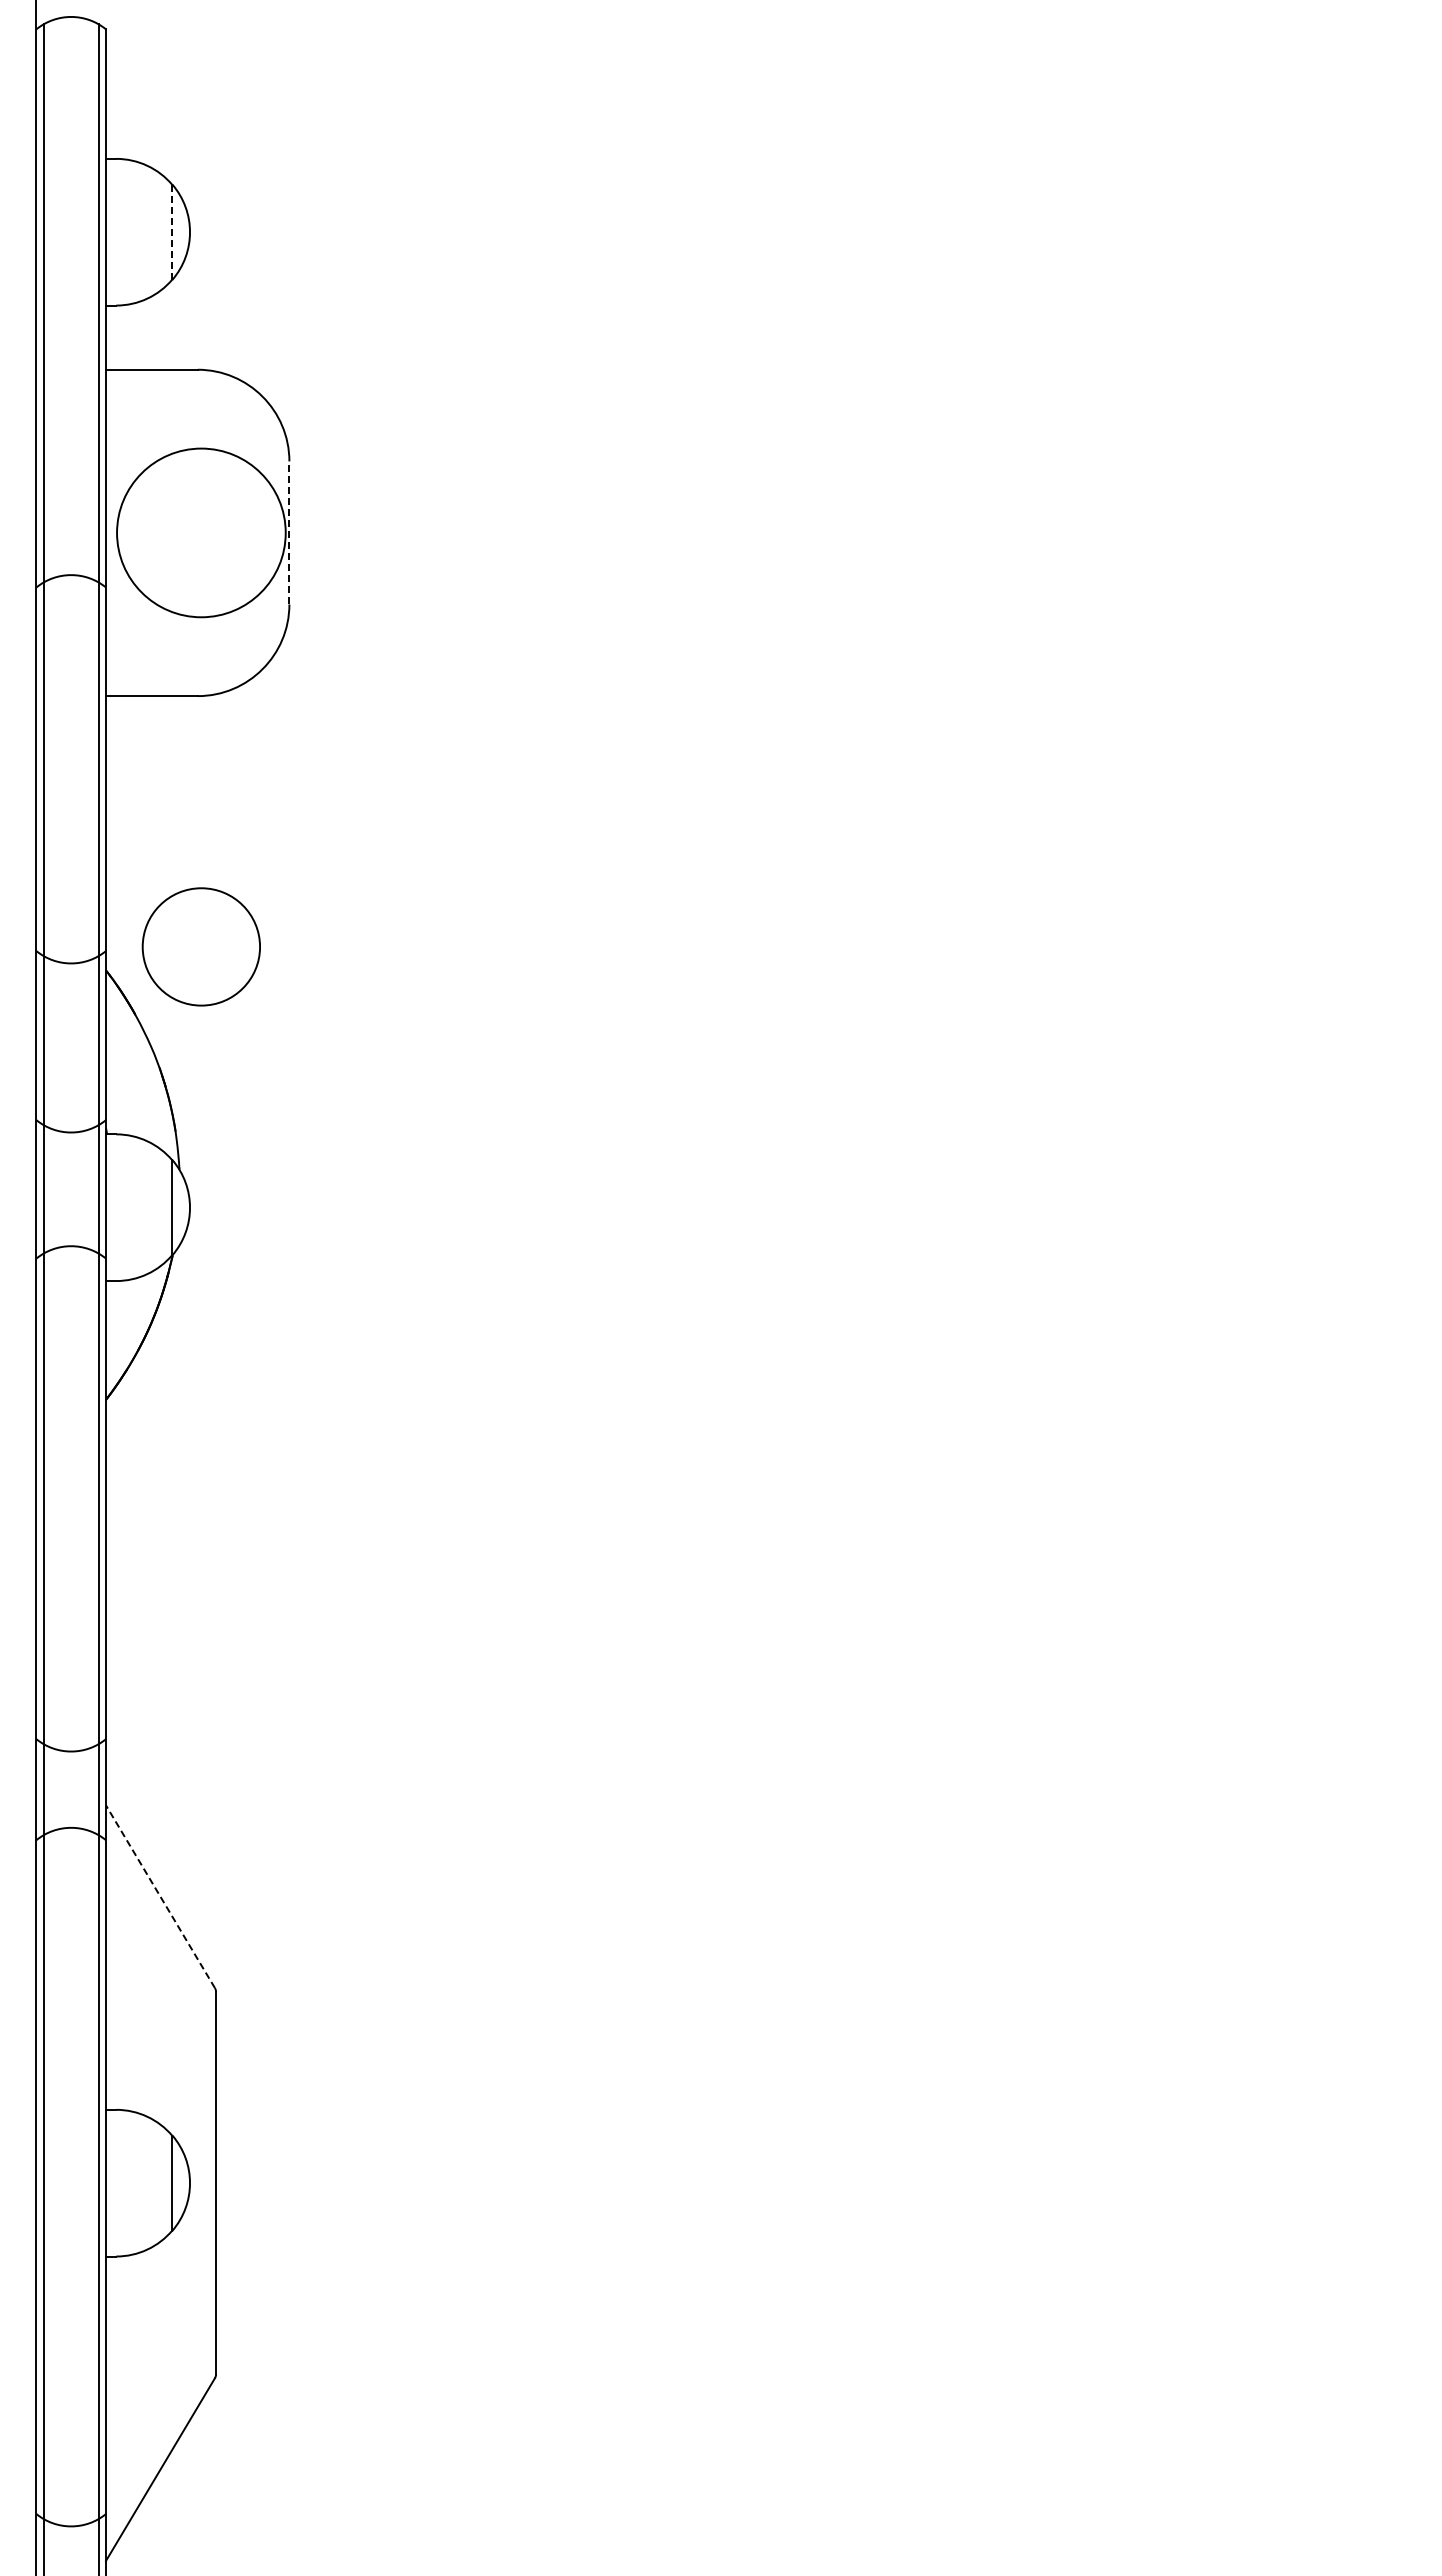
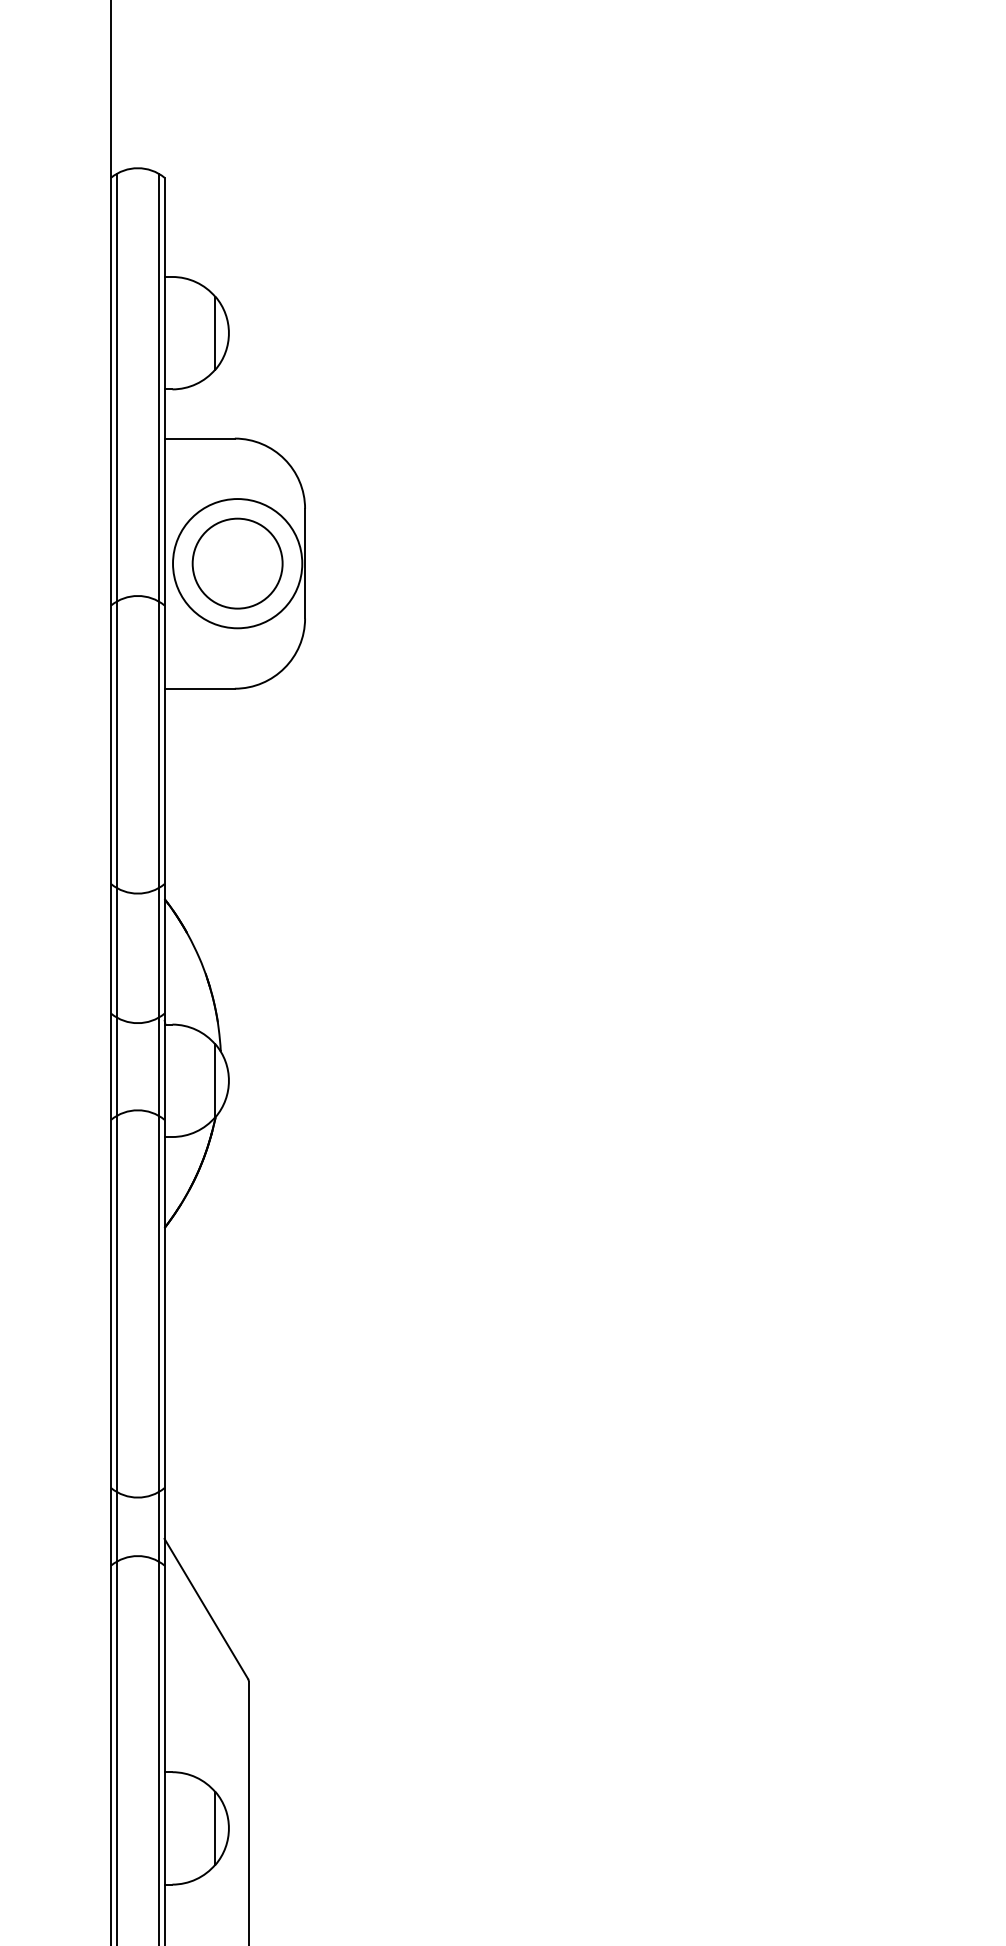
line: (172, 232) -> (215, 333), dashed -> solid
line: (289, 532) -> (305, 563), dashed -> solid
circle: (200, 946) -> (236, 563), moved
line: (160, 1896) -> (206, 1608), dashed -> solid

